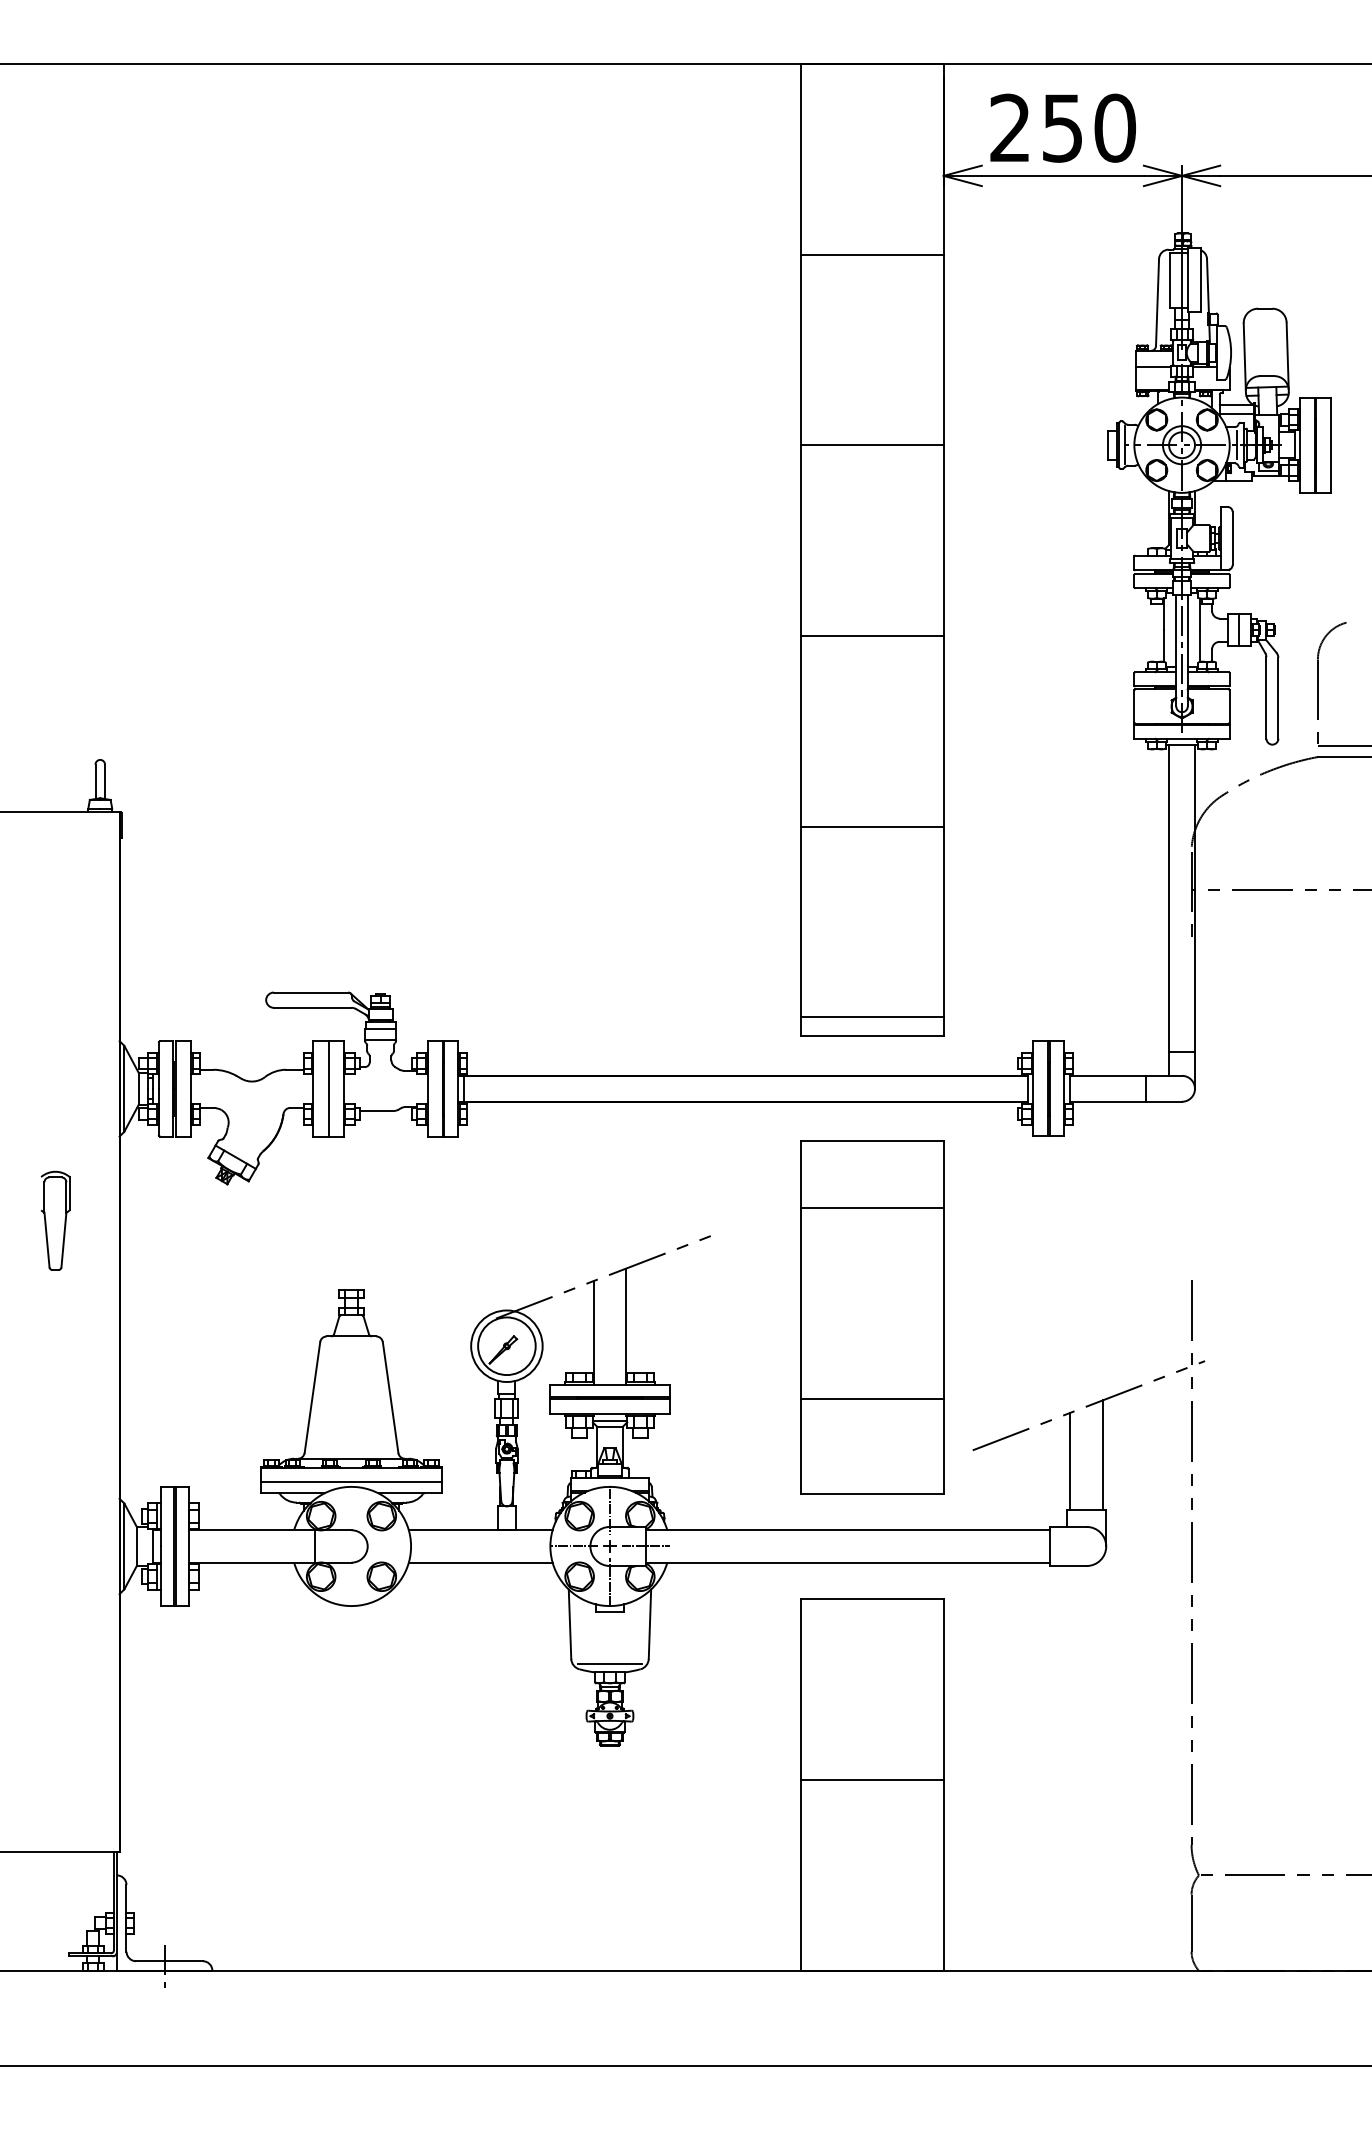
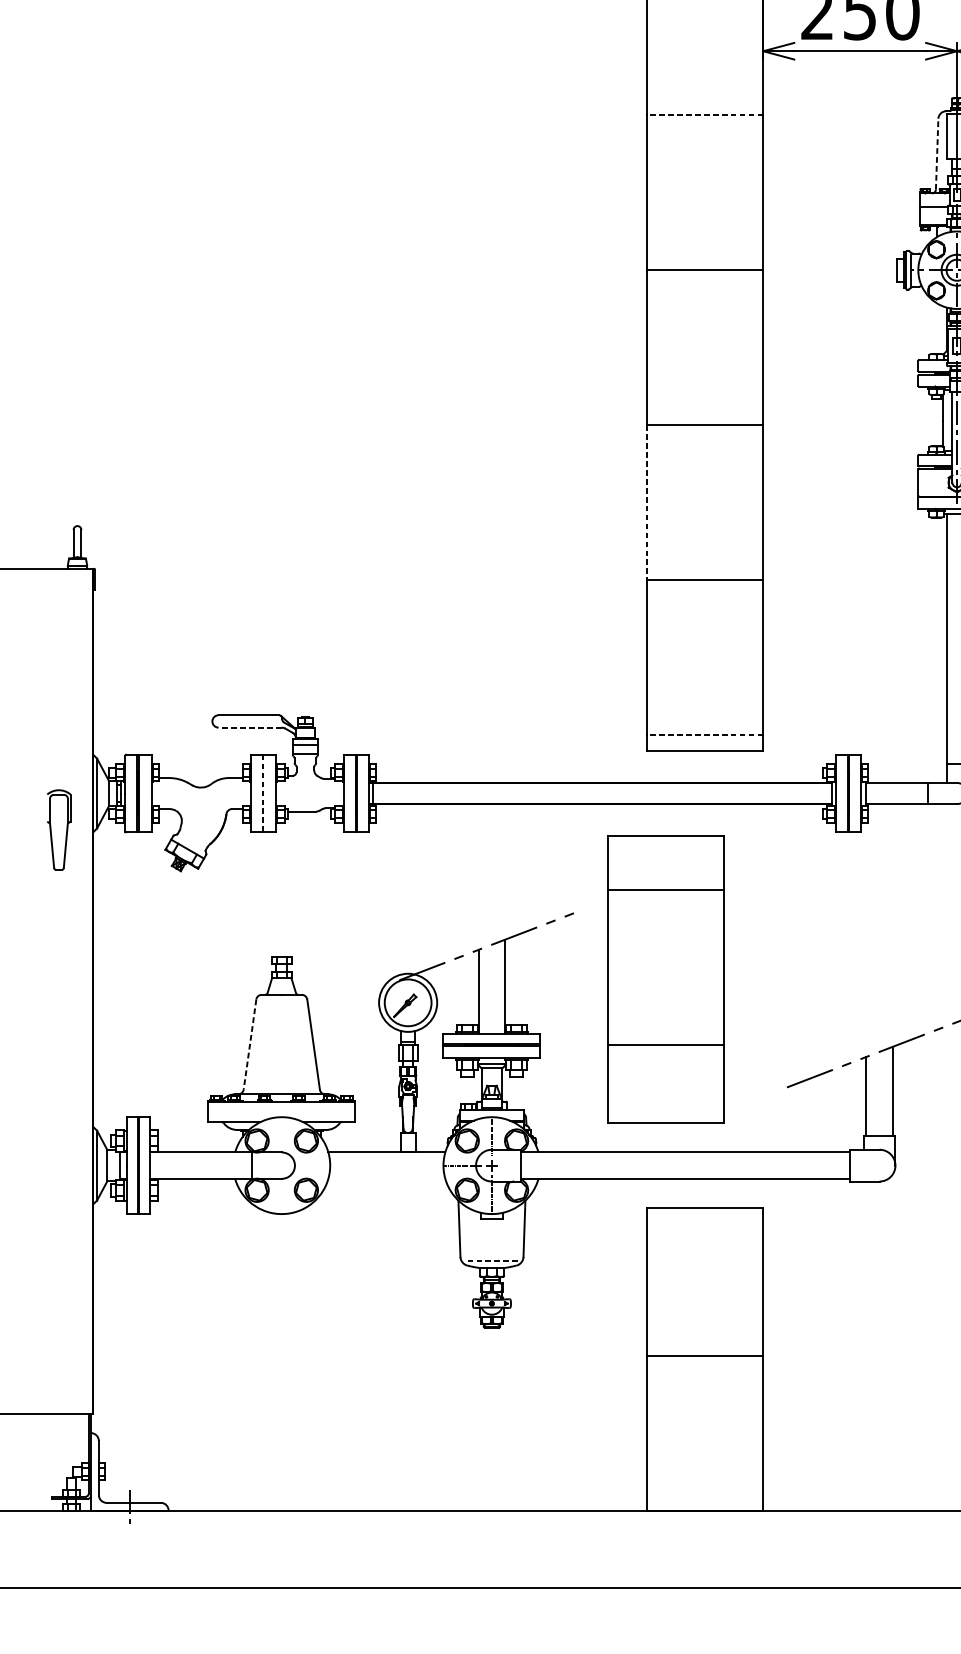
line: (872, 254) -> (705, 115), solid -> dashed
line: (1157, 302) -> (937, 154), solid -> dashed
line: (800, 731) -> (646, 502), solid -> dashed
line: (312, 1007) -> (250, 727), solid -> dashed
line: (872, 1017) -> (705, 735), solid -> dashed
line: (328, 1088) -> (263, 793), solid -> dashed
part: (55, 1220) -> (58, 829), moved
part: (872, 1317) -> (666, 979), moved
line: (312, 1397) -> (250, 1044), solid -> dashed
line: (351, 1481) -> (281, 1112), removed
line: (645, 1546) -> (520, 1165), removed
line: (480, 1562) -> (386, 1178), removed
line: (609, 1664) -> (491, 1261), solid -> dashed

